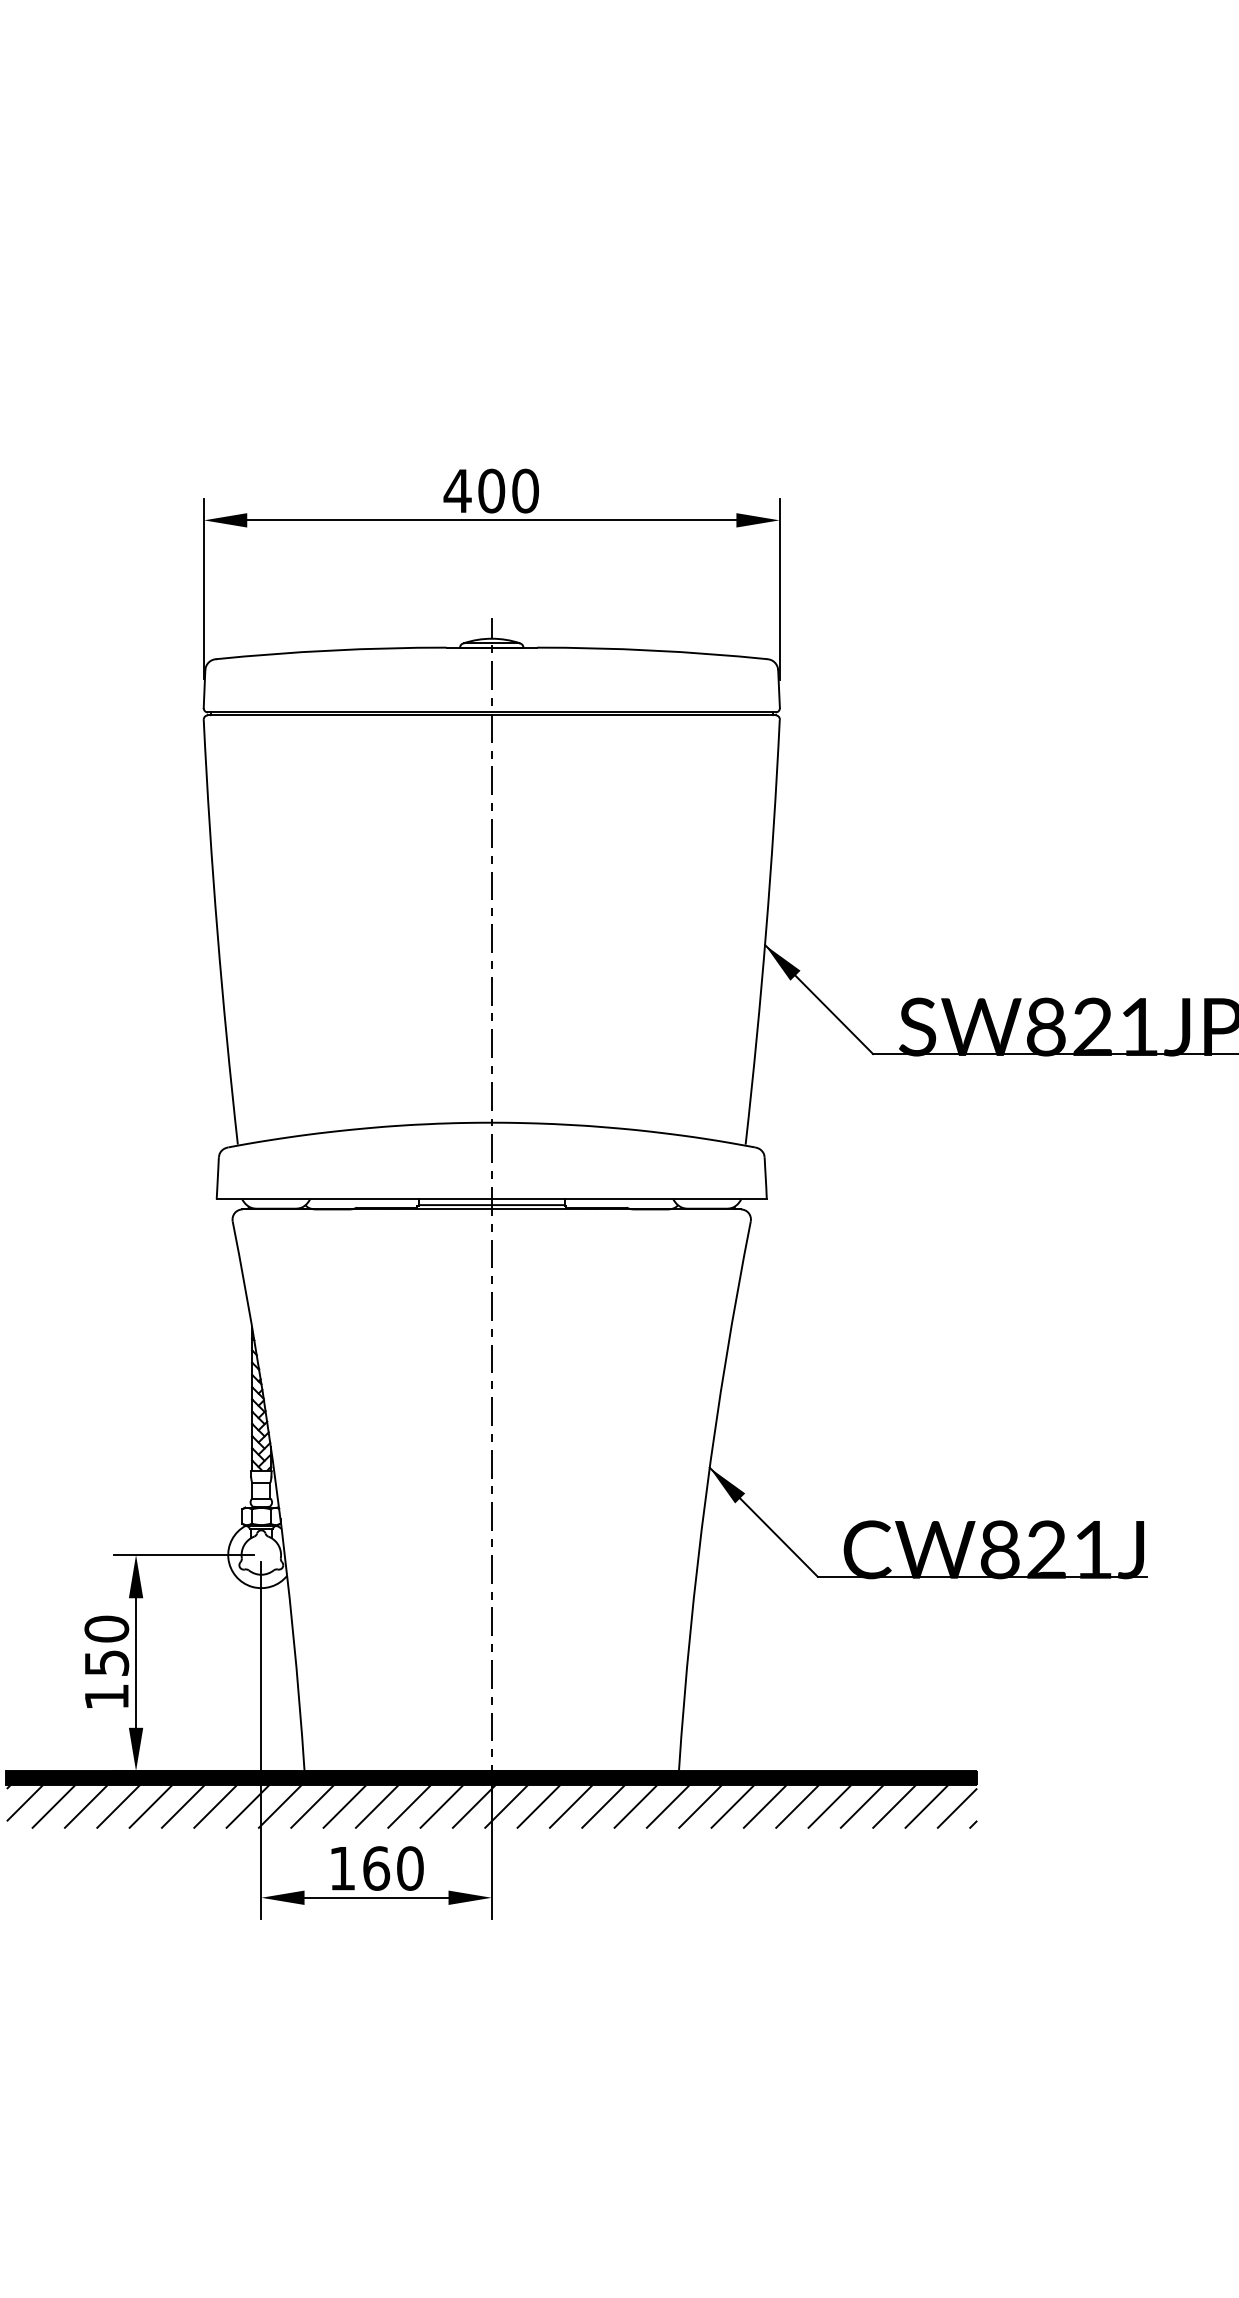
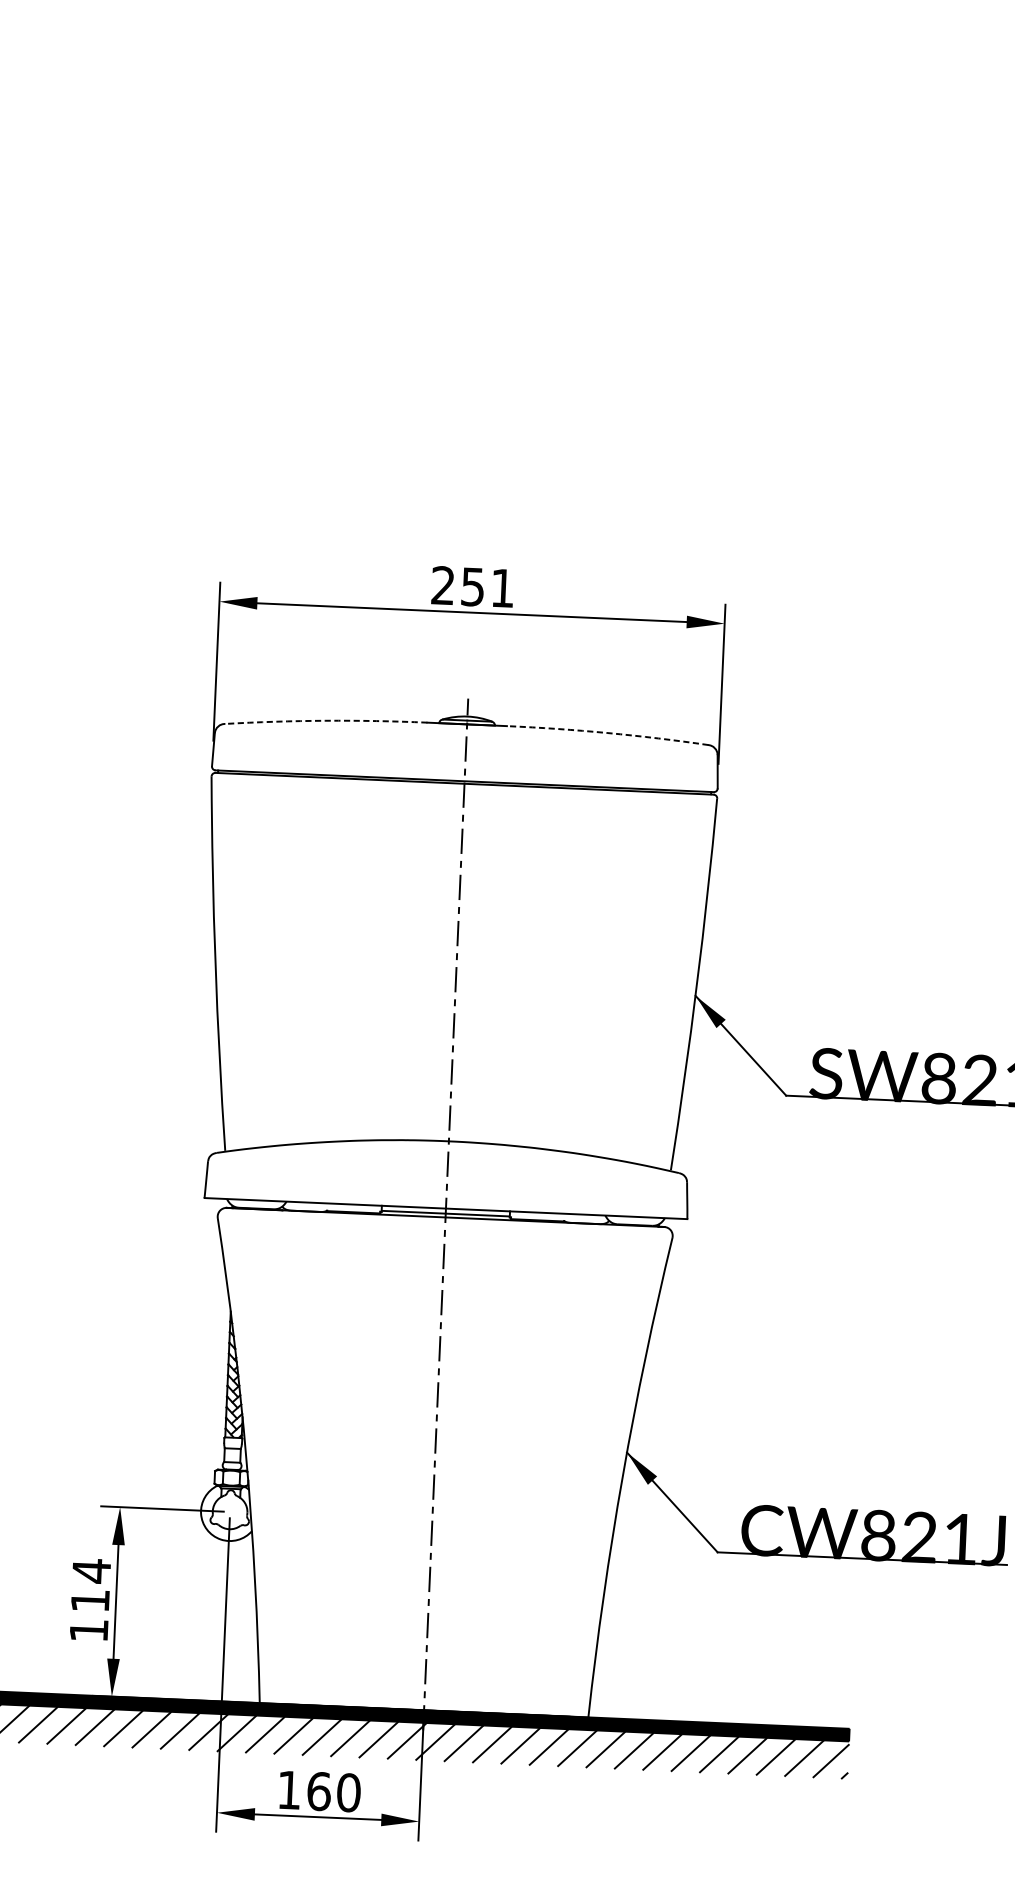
text: (490, 490) -> (472, 586), 400 -> 251
arc: (331, 650) -> (326, 720), solid -> dashed
arc: (652, 650) -> (608, 733), solid -> dashed
text: (106, 1645) -> (90, 1585), 150 -> 114

